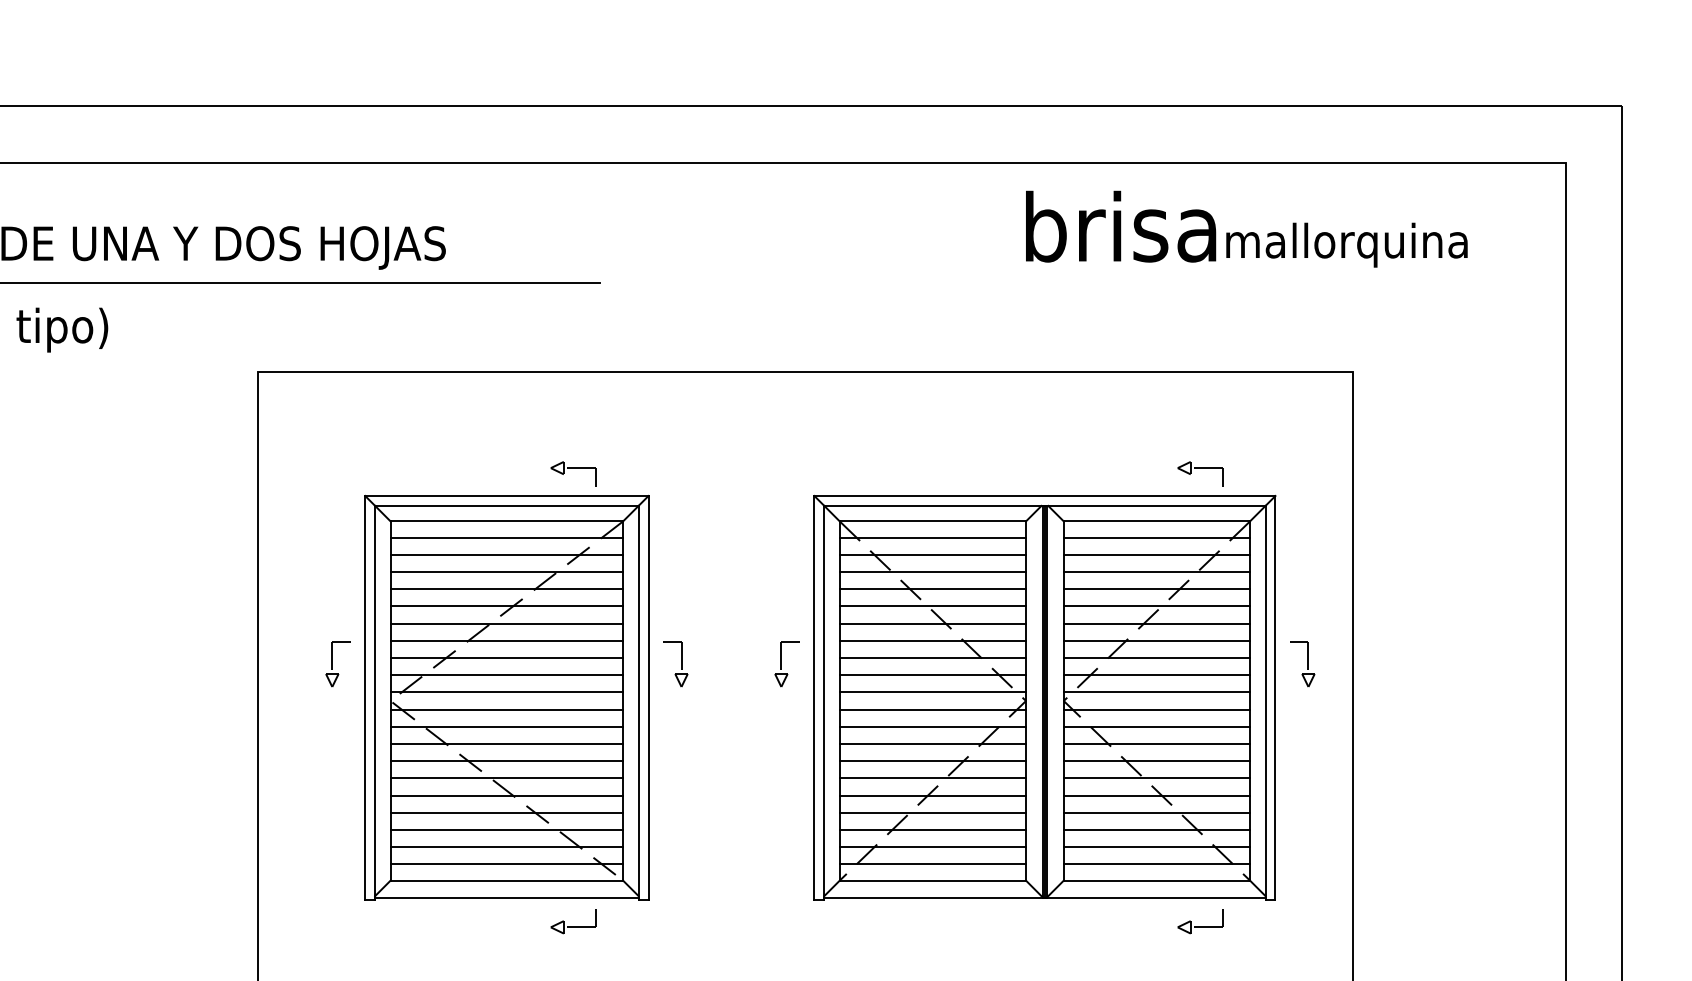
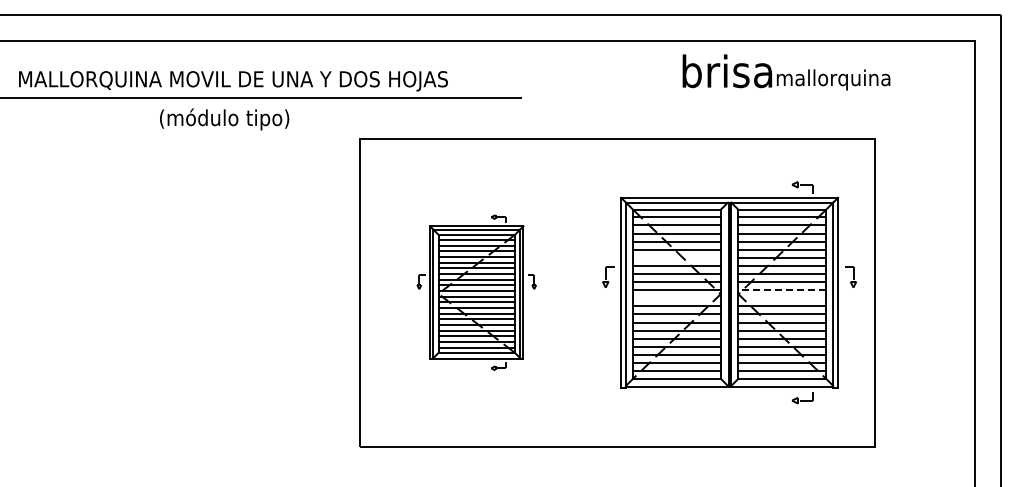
text: (1246, 229) -> (786, 72), moved
line: (931, 622) -> (676, 257), removed
line: (1157, 693) -> (782, 290), solid -> dashed
part: (506, 697) -> (476, 292), size x0.7
line: (931, 710) -> (676, 298), removed
line: (1157, 710) -> (782, 298), removed

